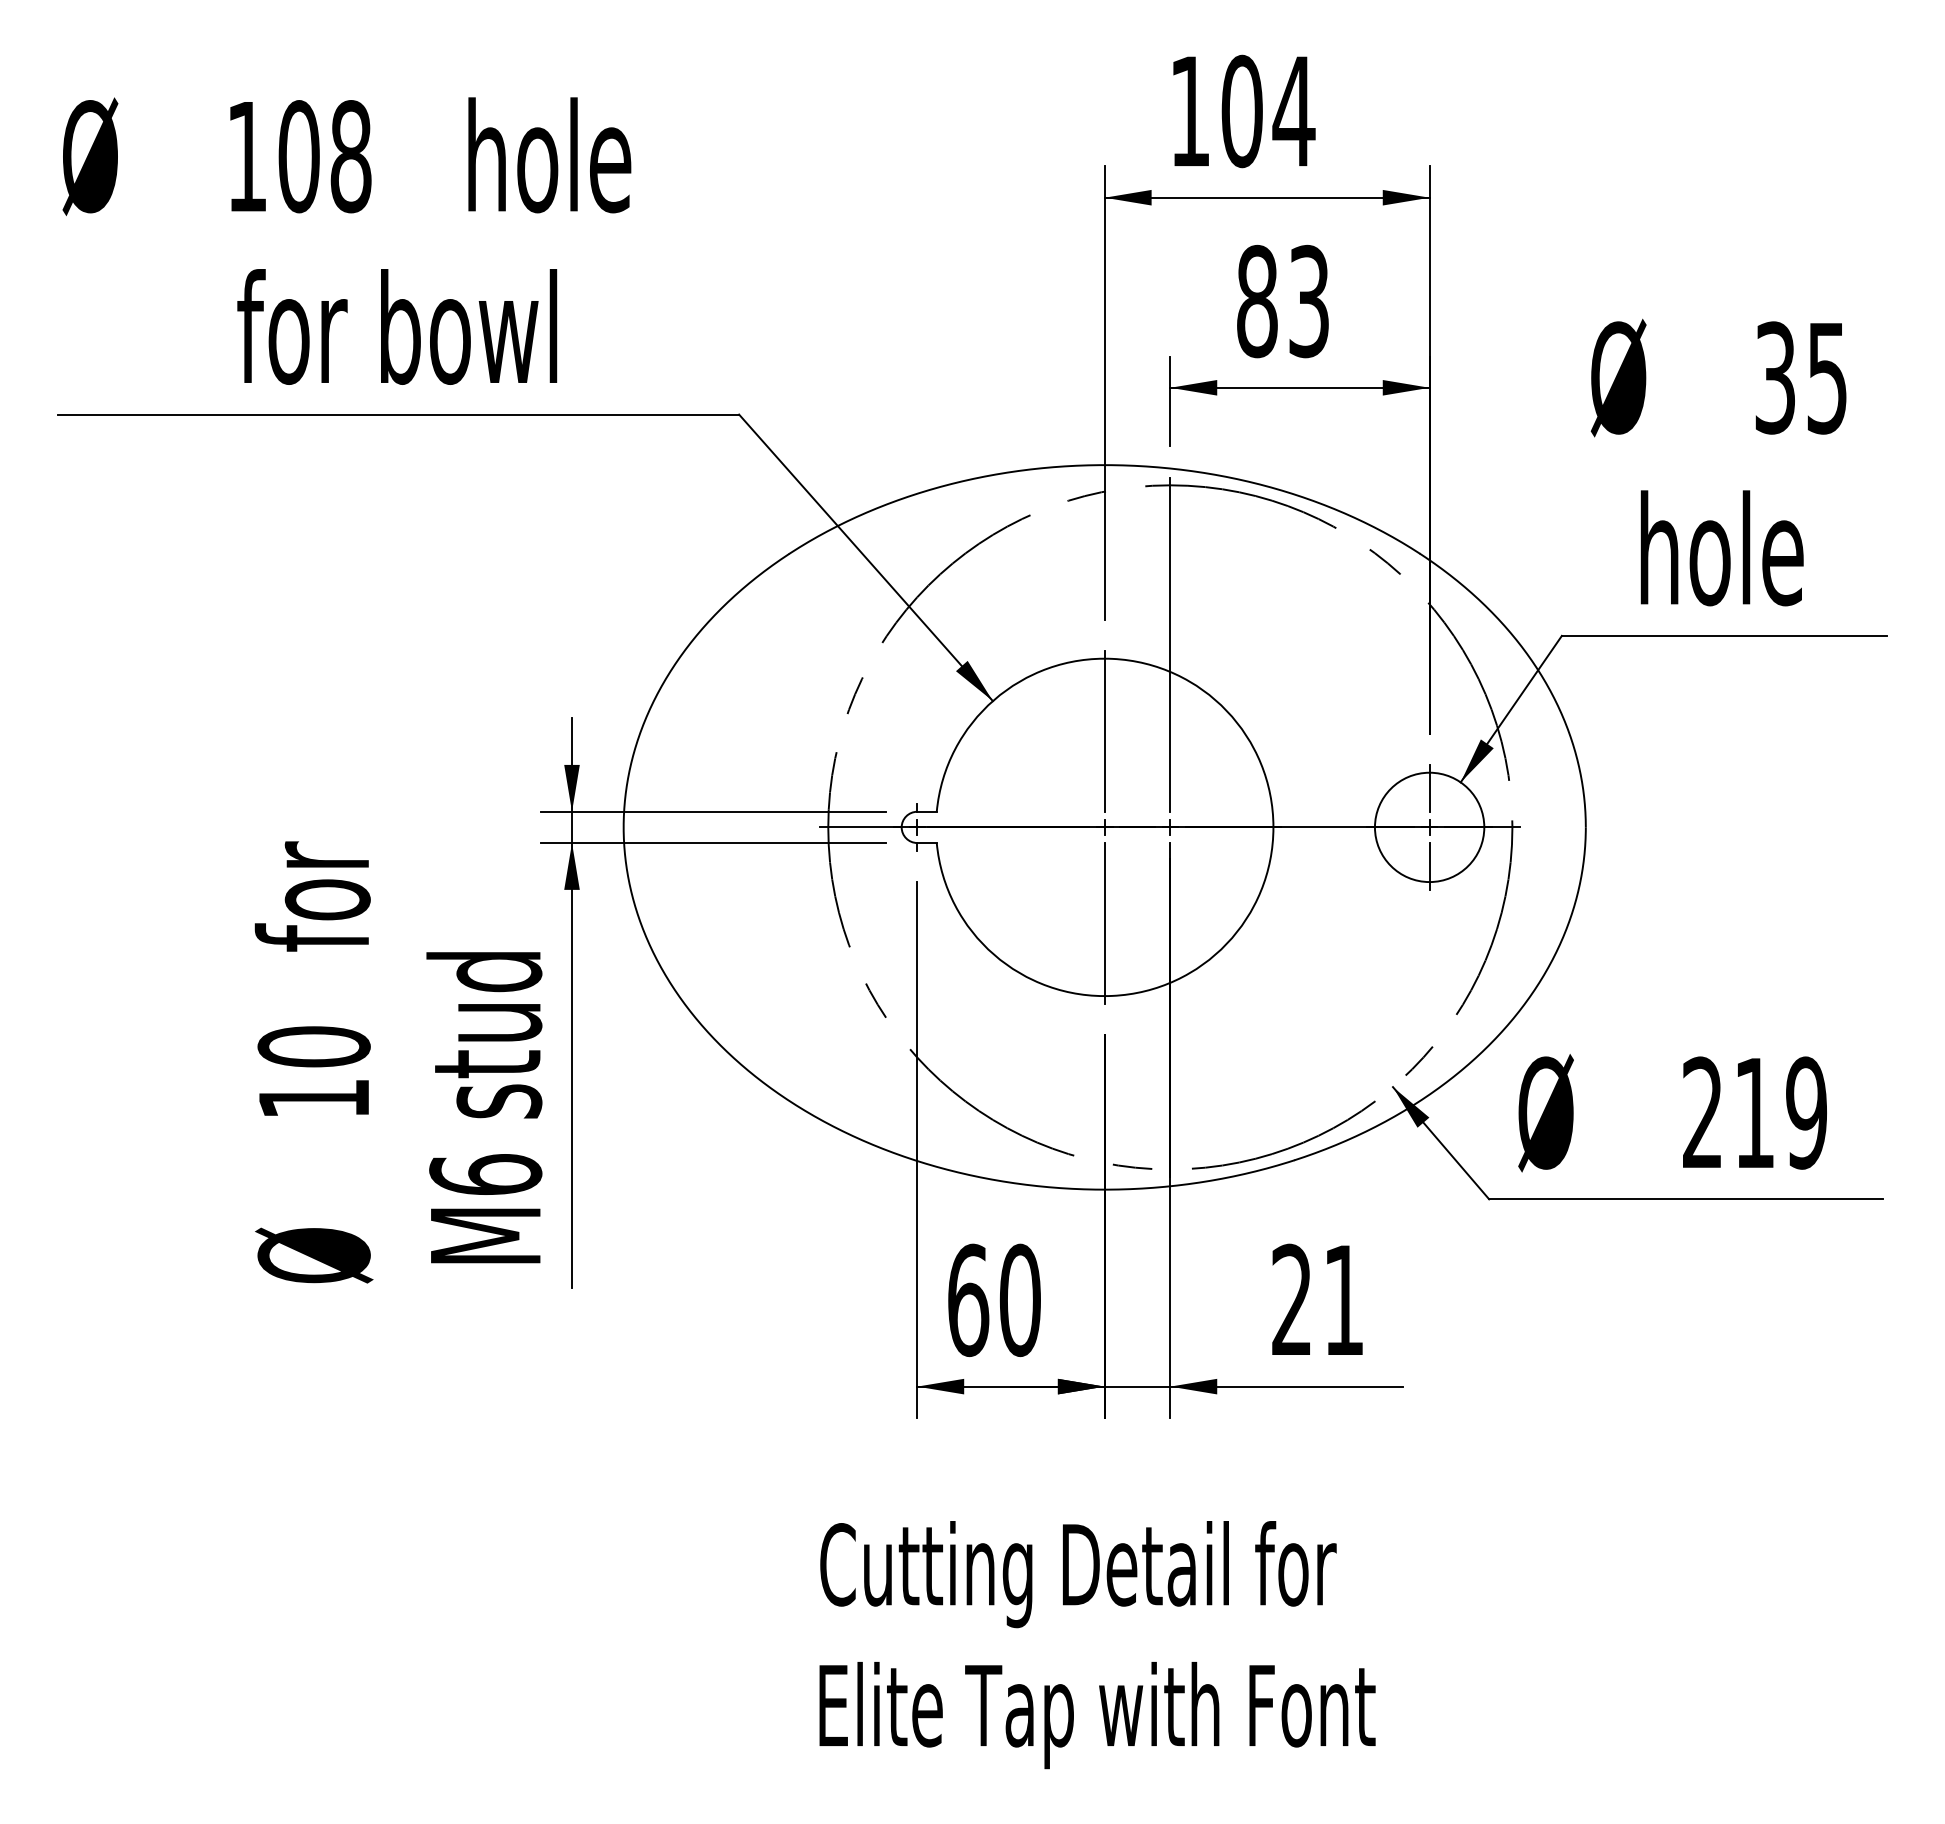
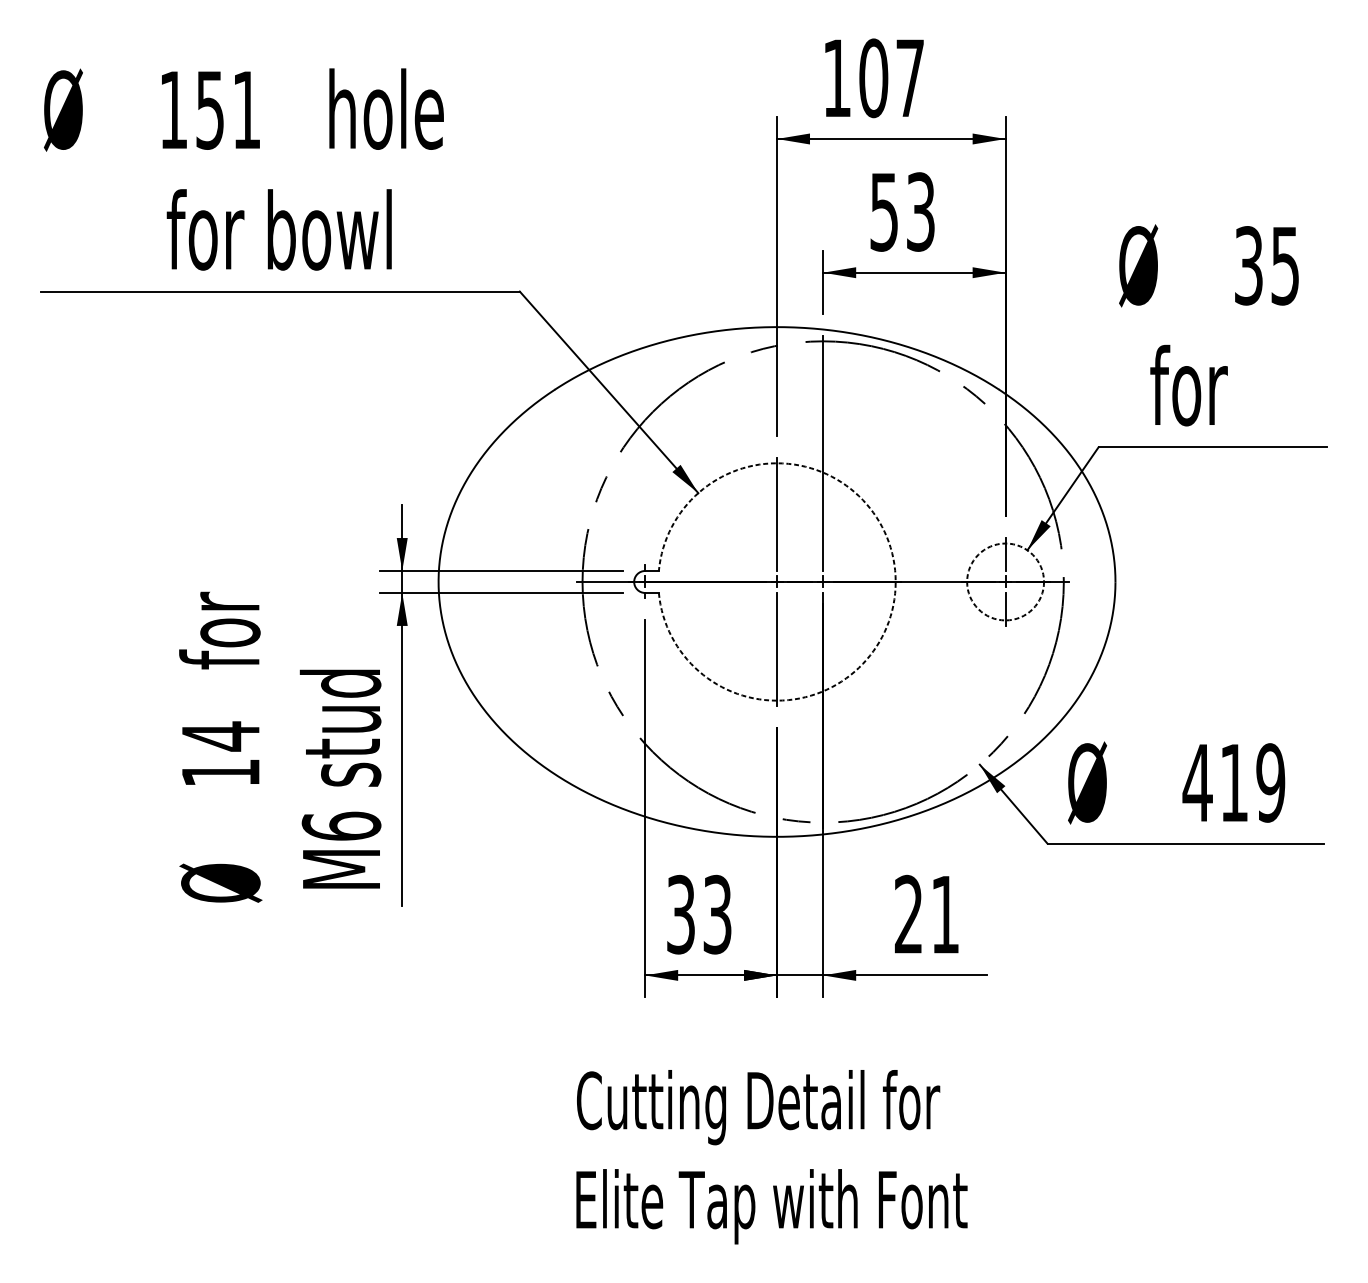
text: (1293, 111) -> (909, 78), 104 -> 107
text: (324, 156) -> (228, 110), 108 -> 151
text: (1257, 301) -> (884, 212), 83 -> 53
text: (1719, 548) -> (1209, 385), hole -> for
arc: (1273, 827) -> (895, 582), solid -> dashed
circle: (1429, 827) -> (1005, 582), solid -> dashed
text: (313, 1046) -> (220, 736), 10 -> 14
text: (1702, 1111) -> (1197, 781), 219 -> 419
text: (994, 1300) -> (699, 914), 60 -> 33

